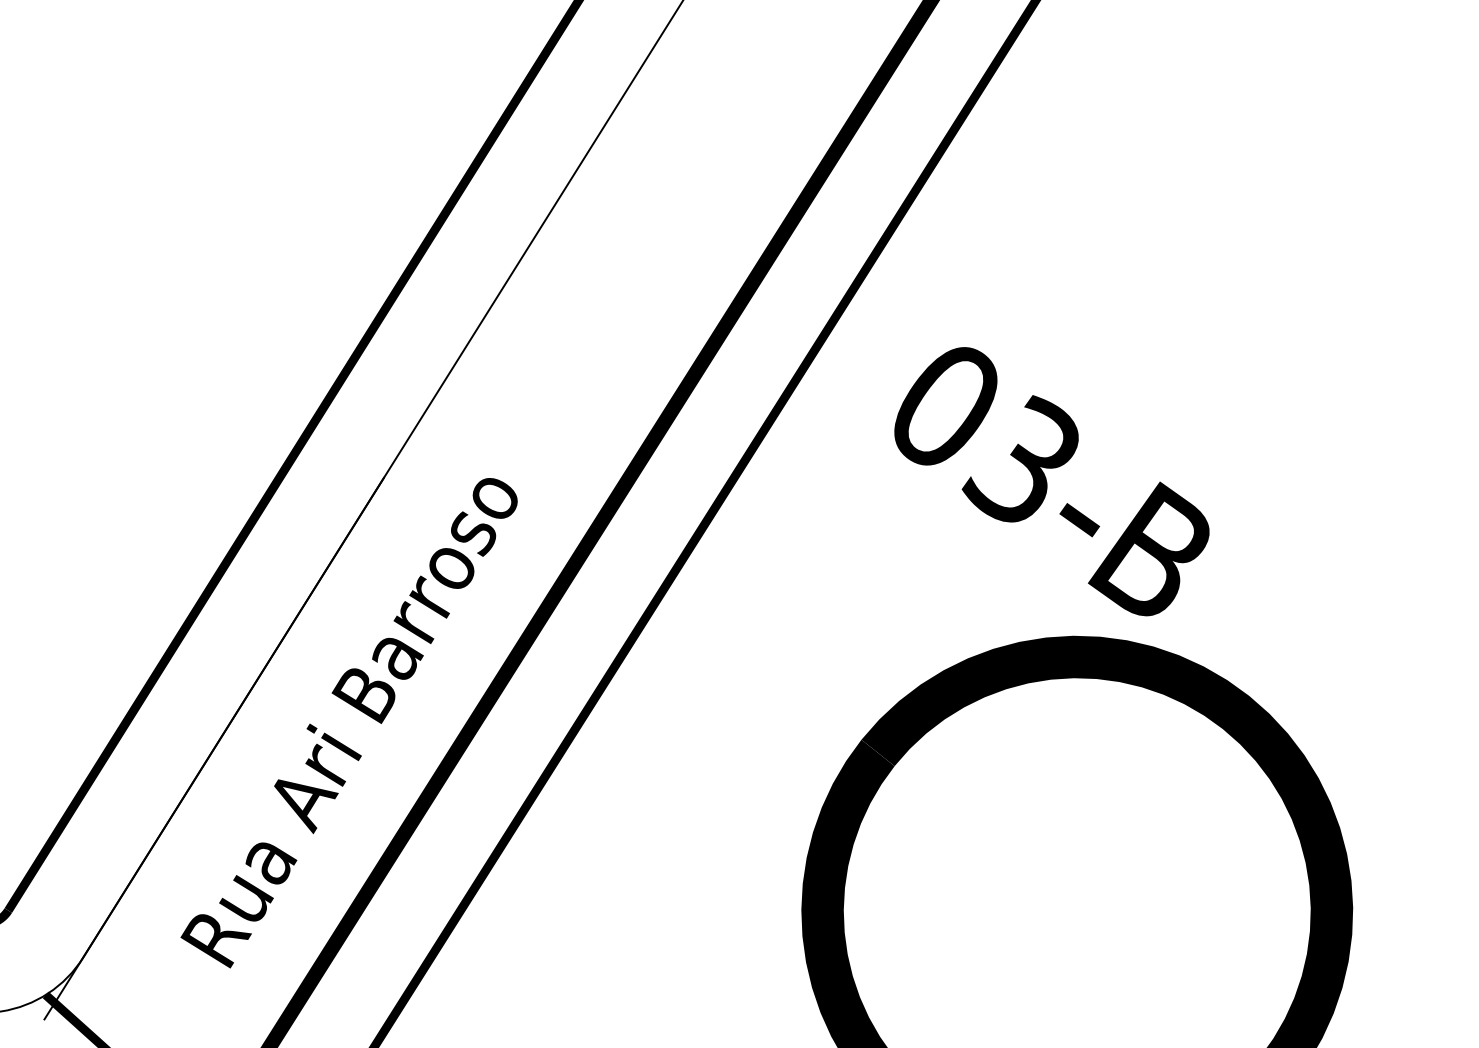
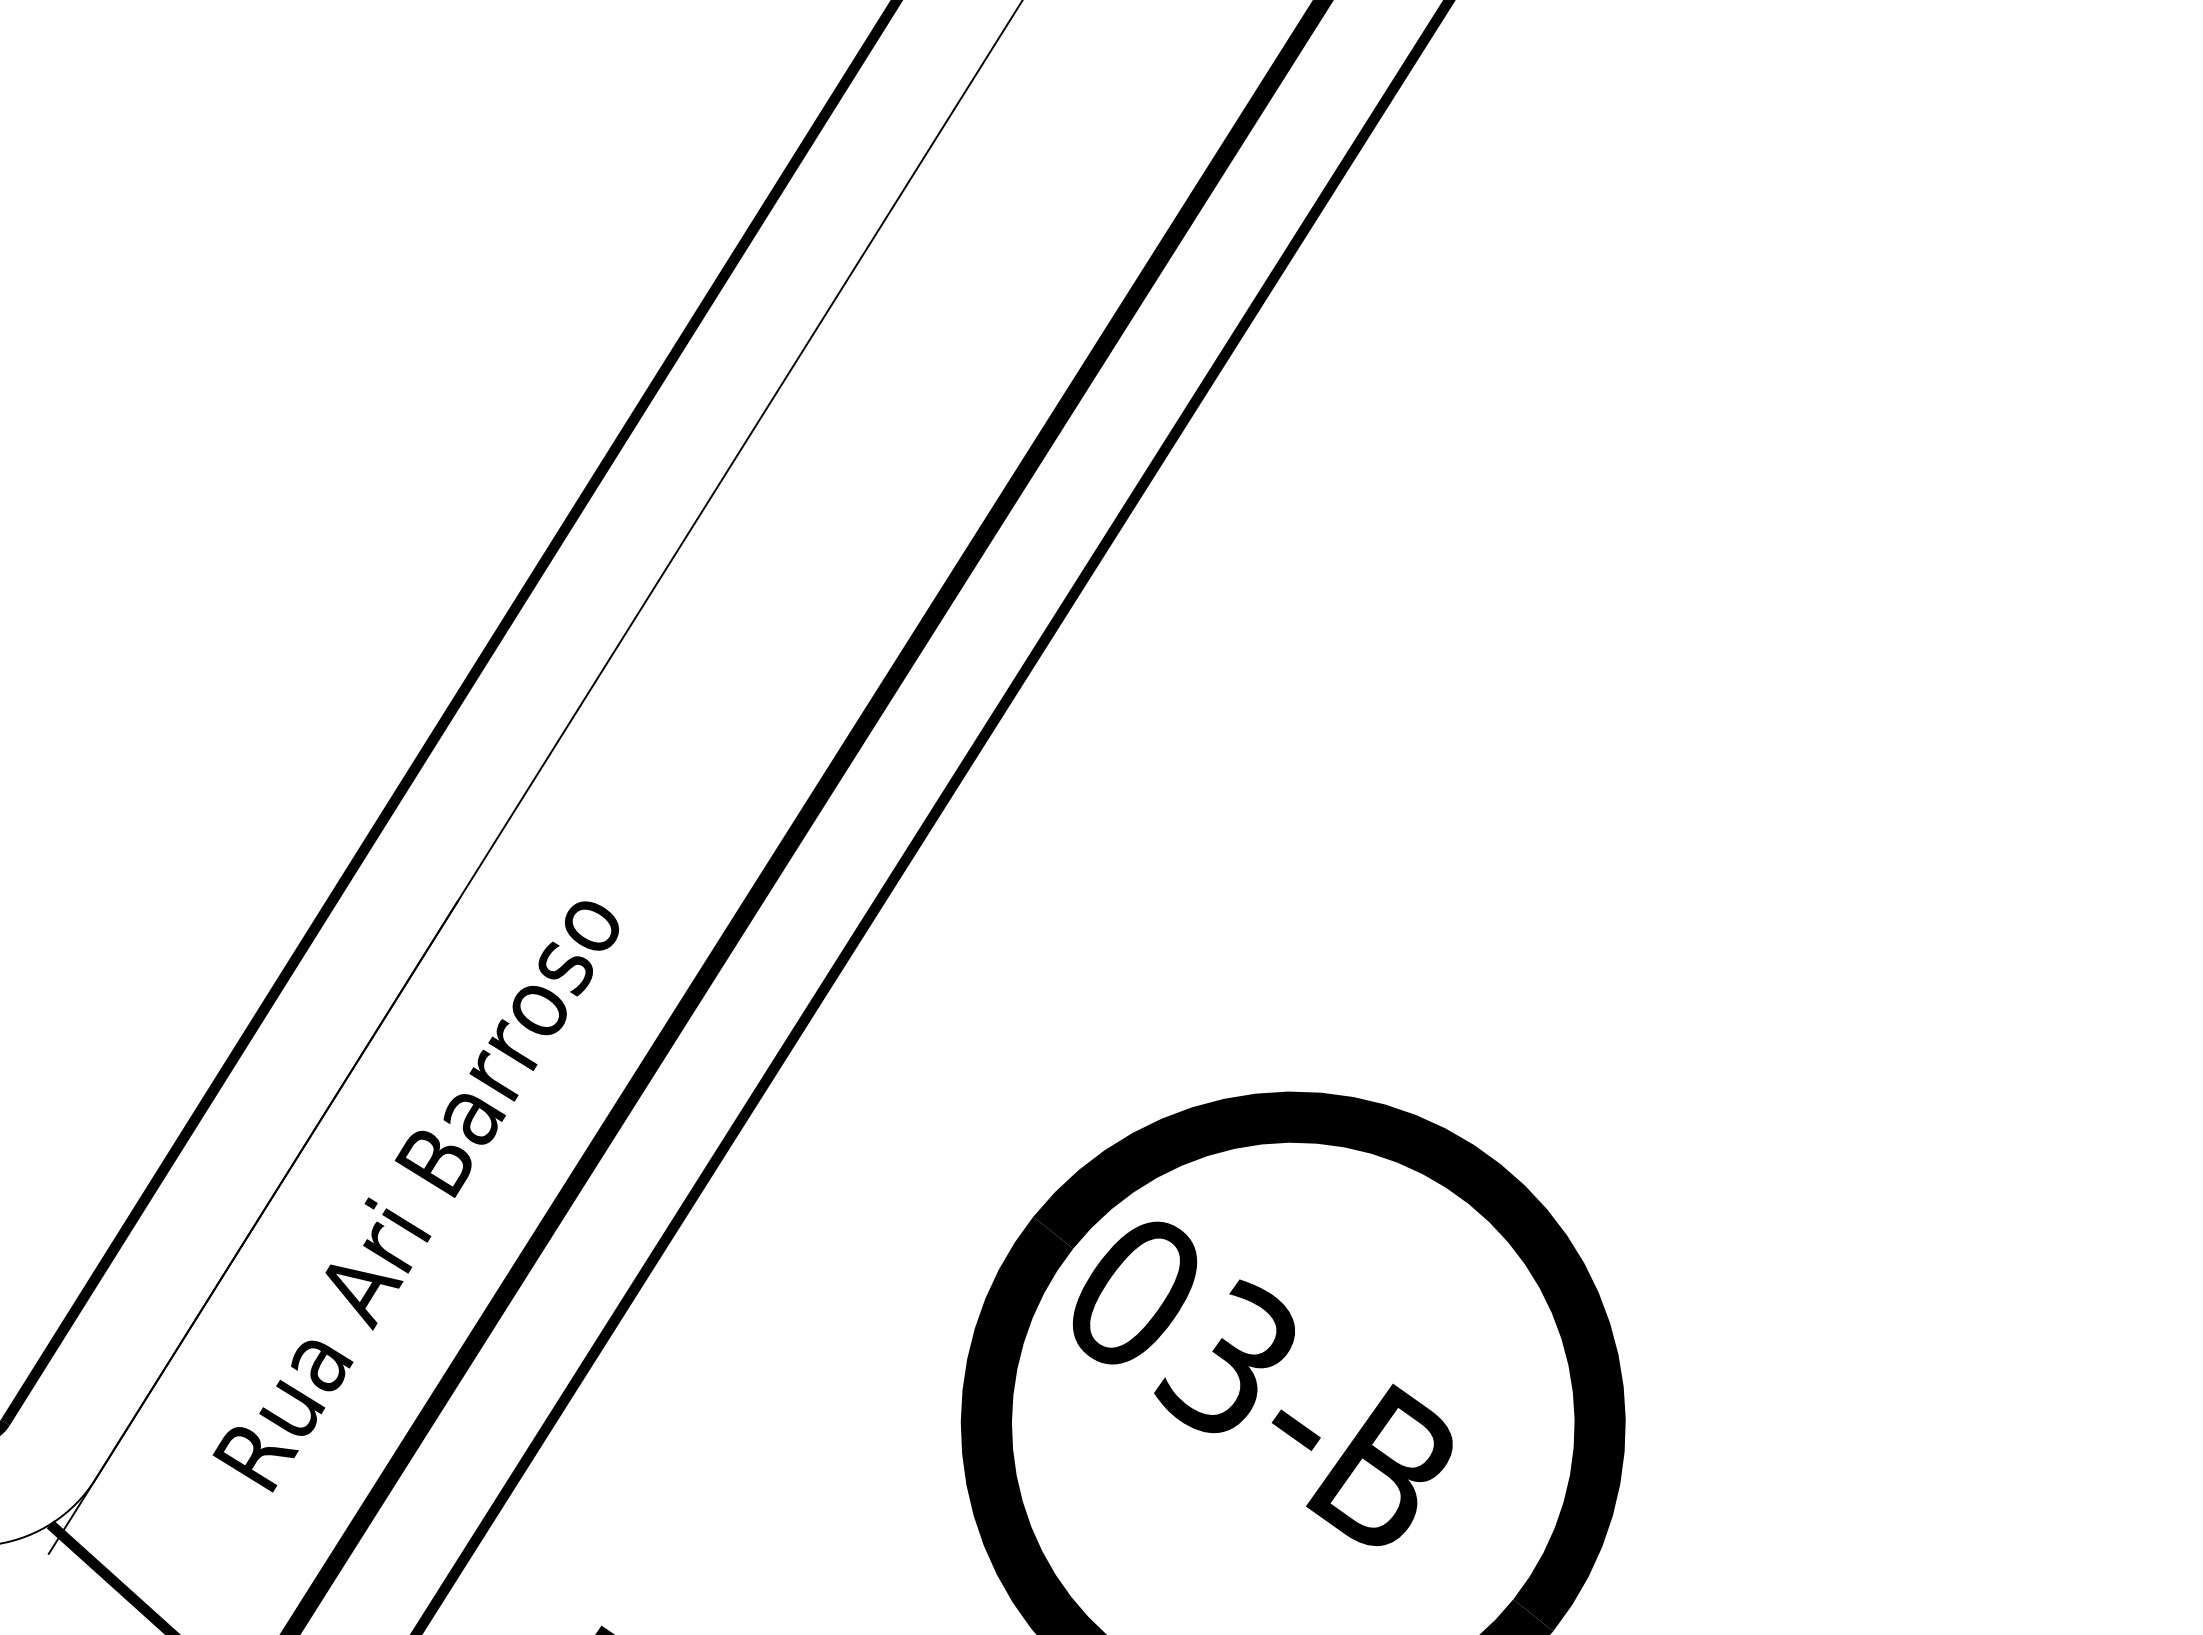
text: (1051, 481) -> (1262, 1383), moved

